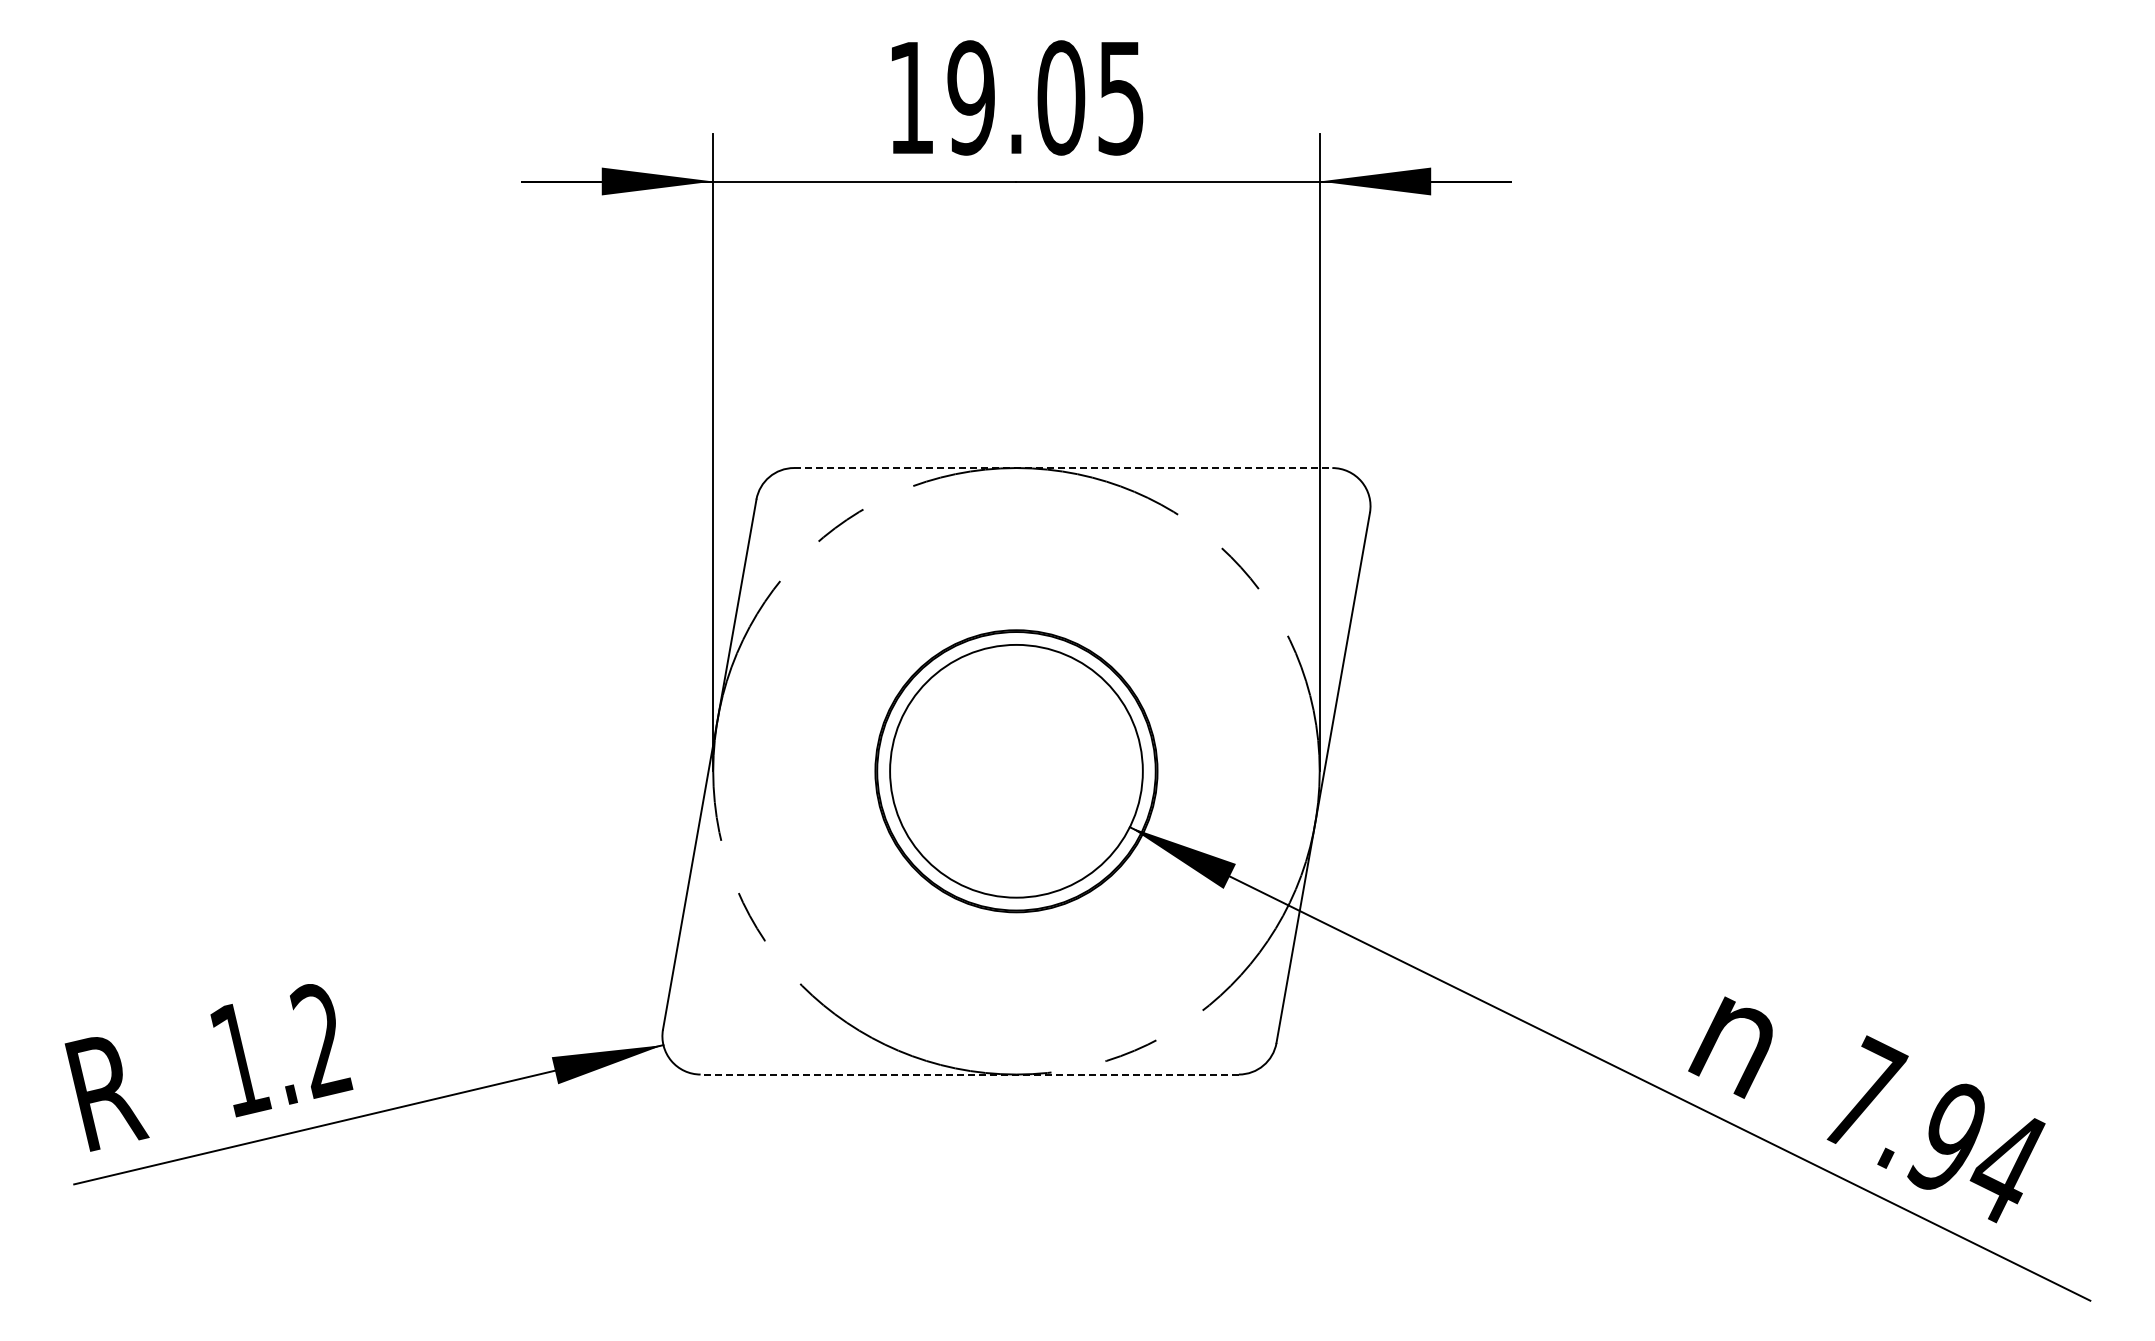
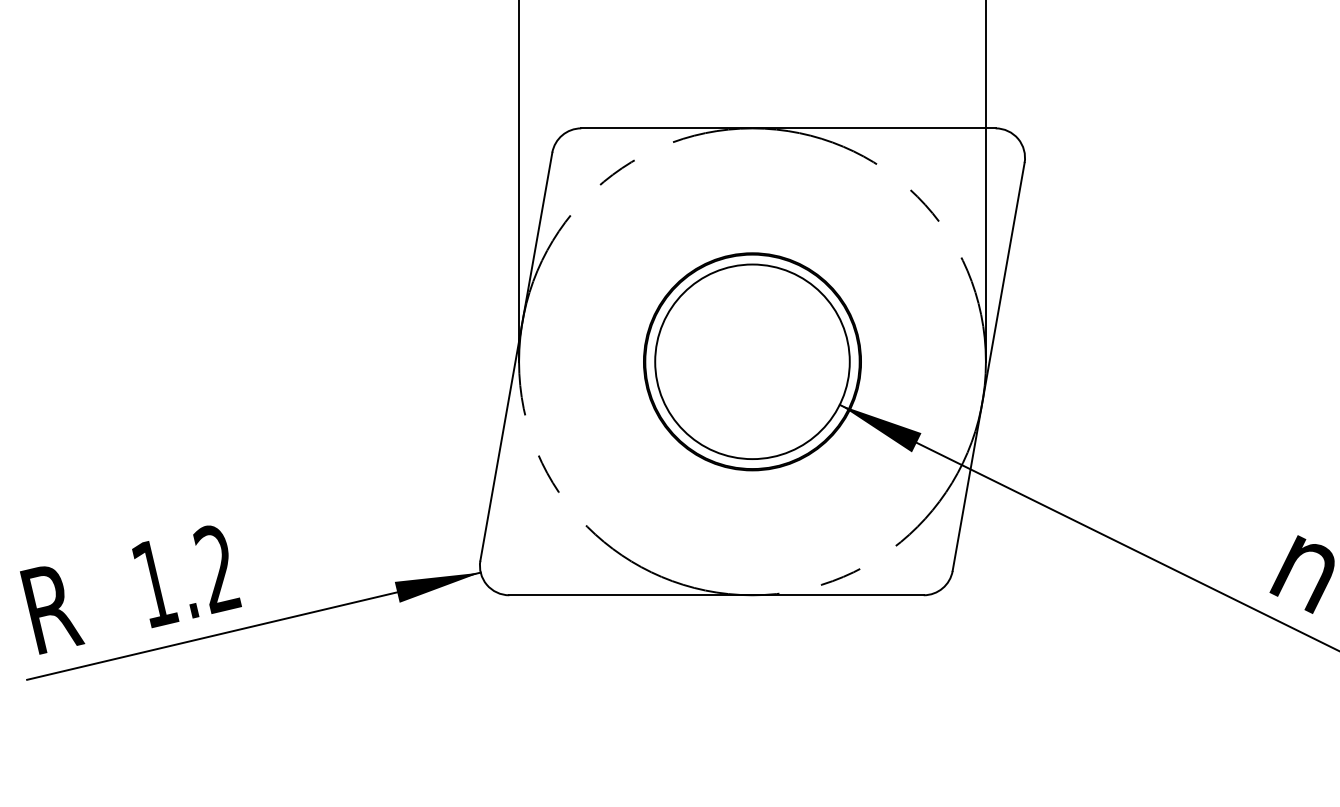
line: (1063, 468) -> (788, 128), dashed -> solid
line: (969, 1074) -> (716, 595), dashed -> solid

